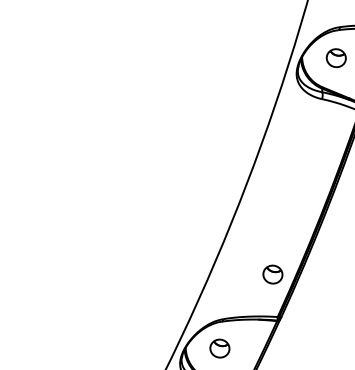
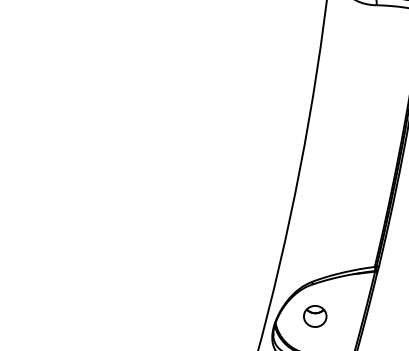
part: (272, 274) -> (359, 218), removed

